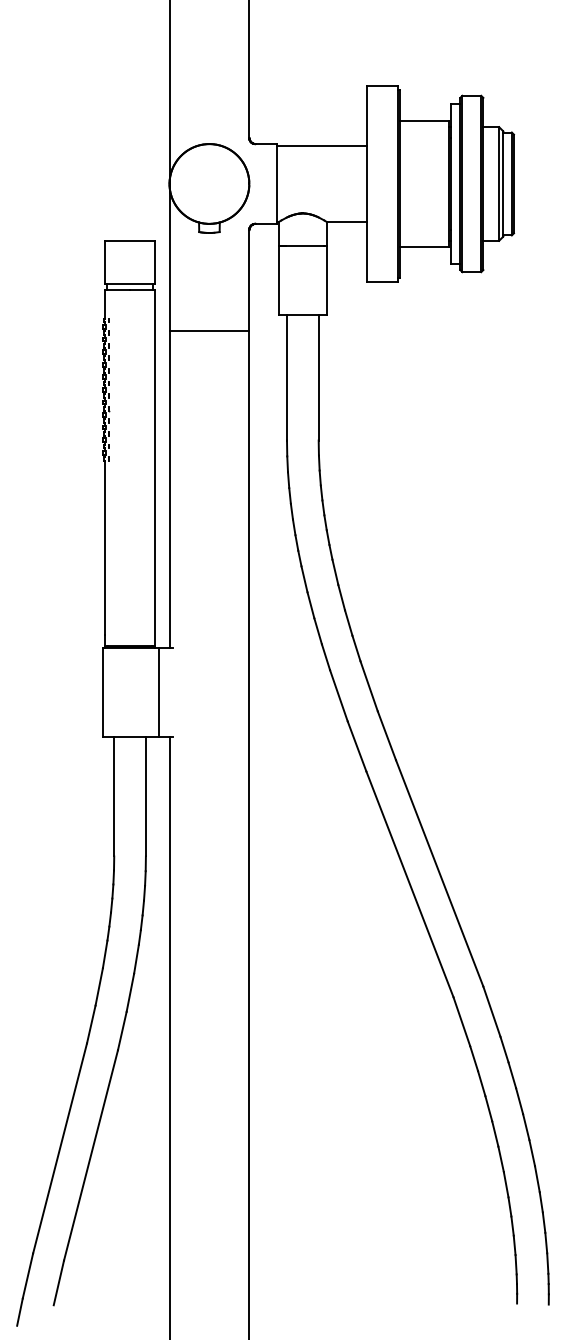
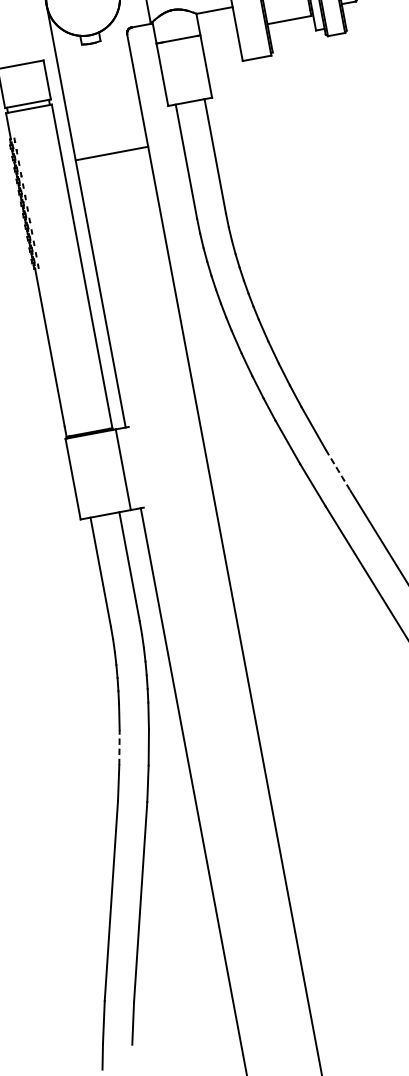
line: (209, 330) -> (111, 153), moved
line: (387, 736) -> (338, 470), solid -> dashed
line: (99, 986) -> (119, 747), solid -> dashed

